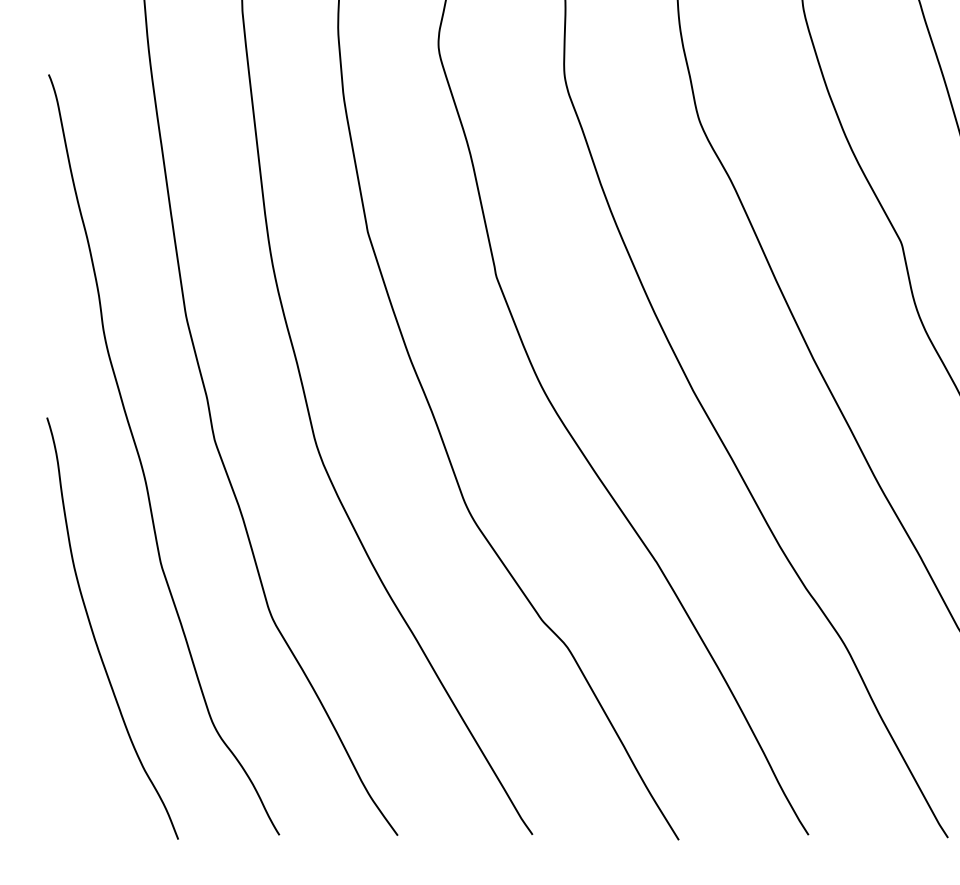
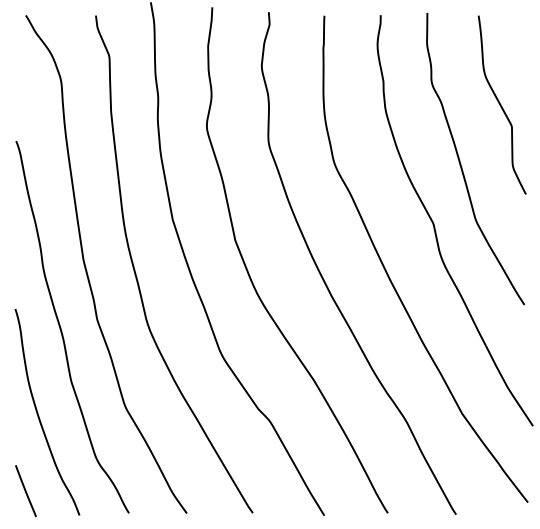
line: (67, 790) -> (25, 491), added

